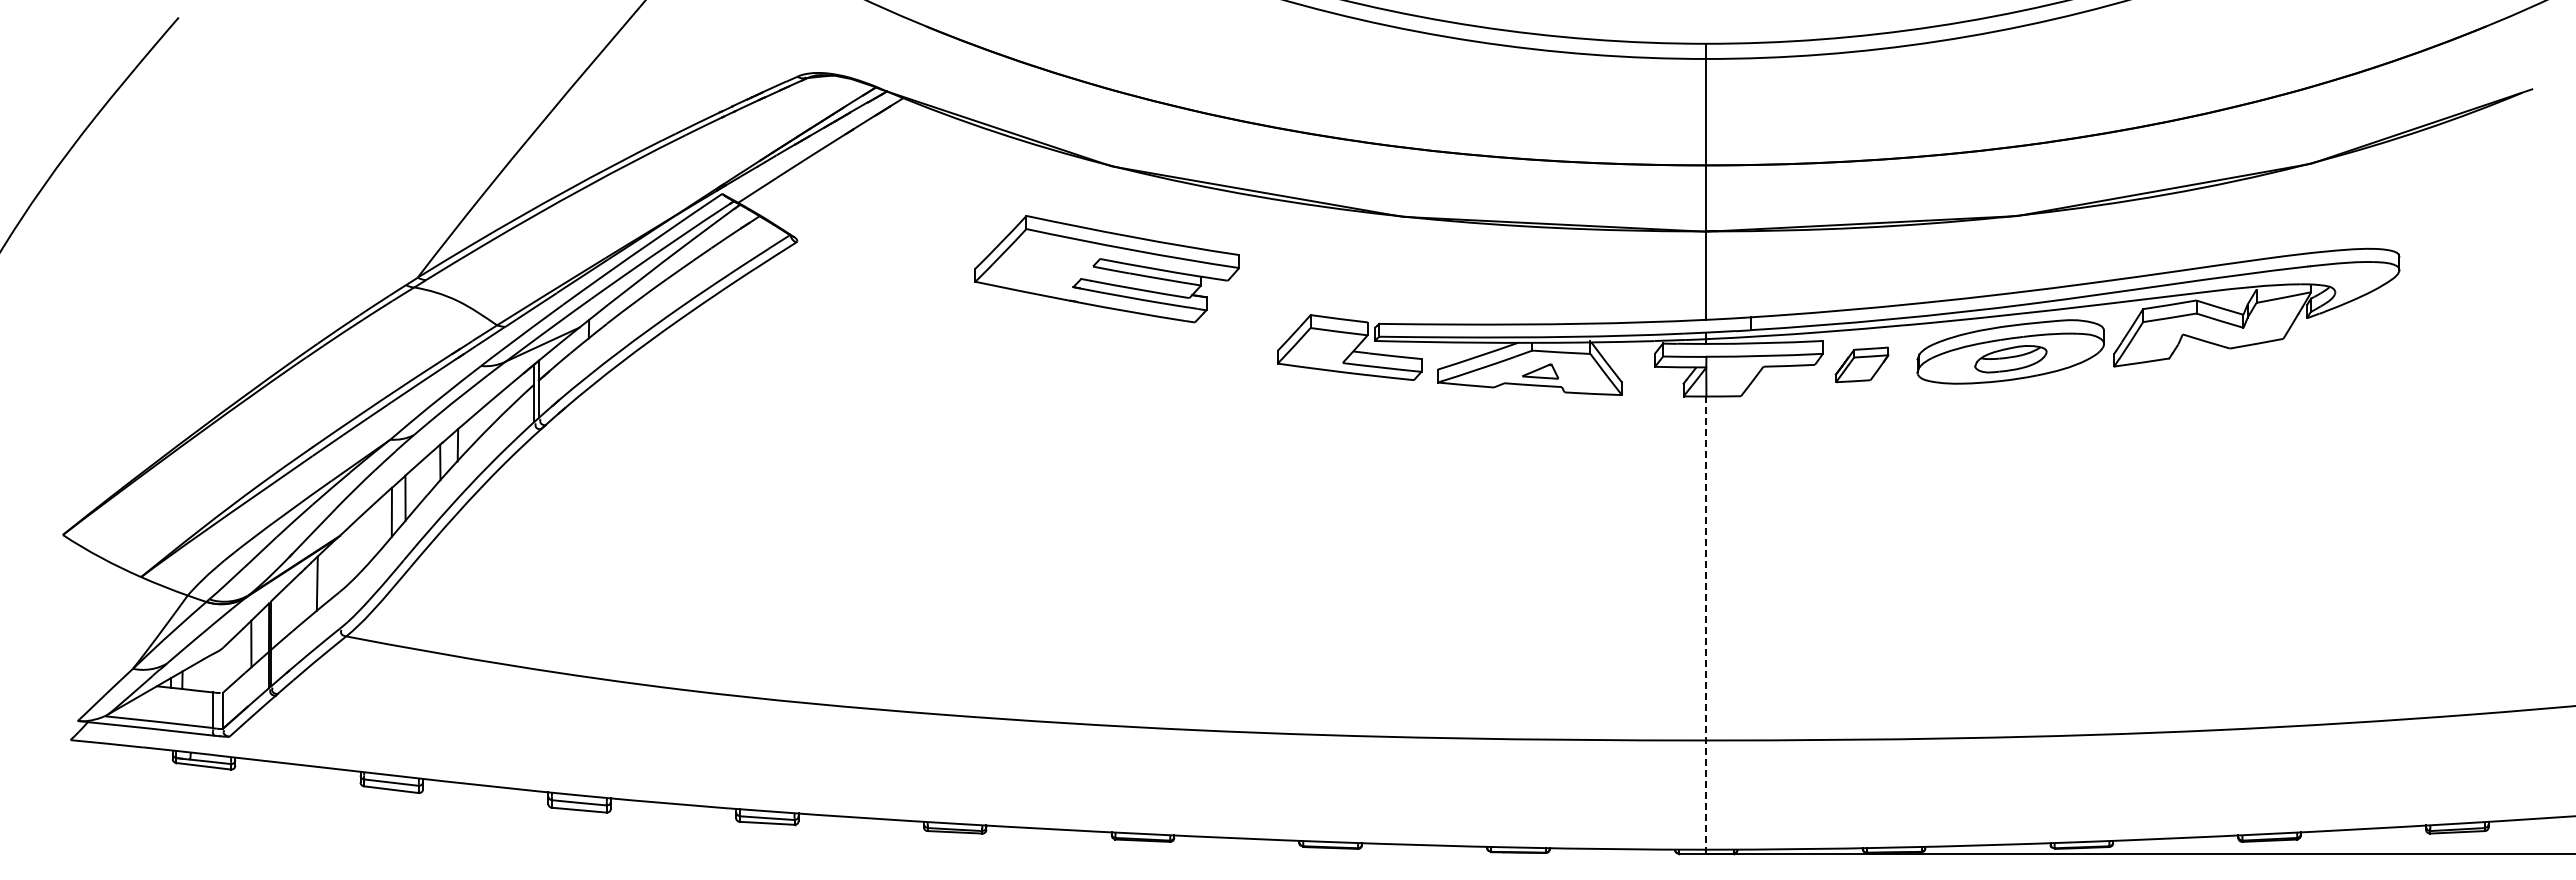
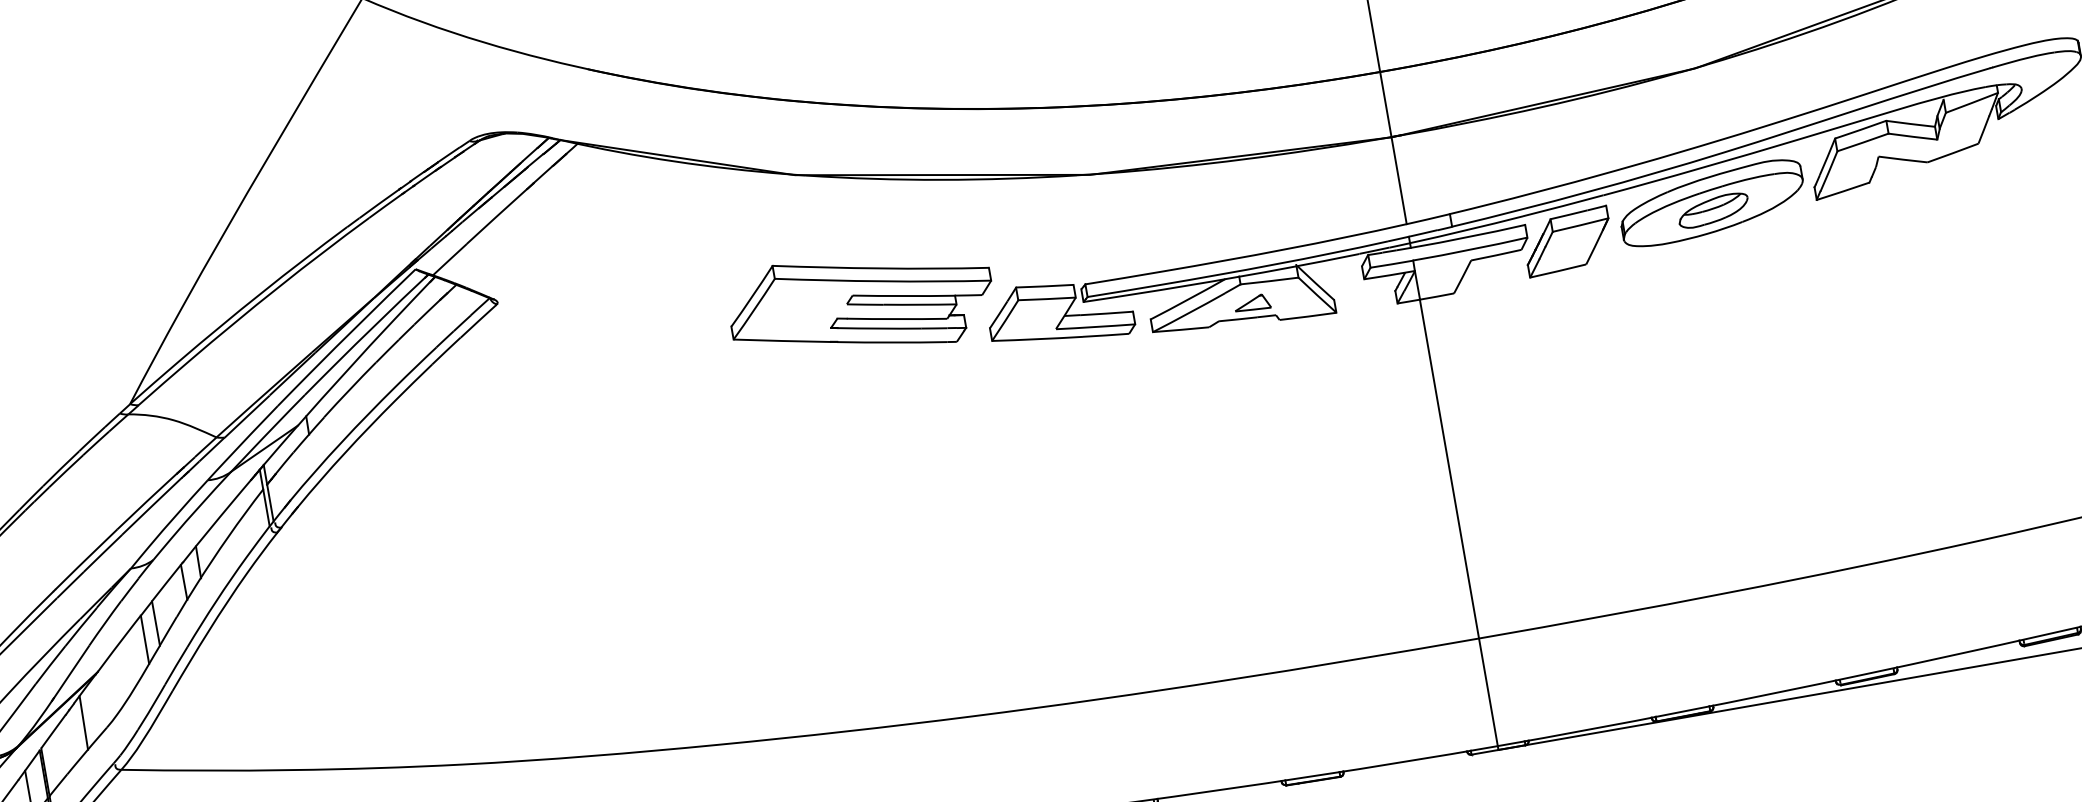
part: (1106, 269) -> (860, 304), moved
part: (1861, 364) -> (1567, 241), size x1.67
line: (1706, 625) -> (1459, 525), dashed -> solid

